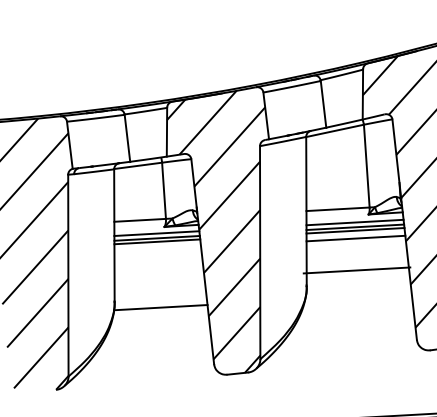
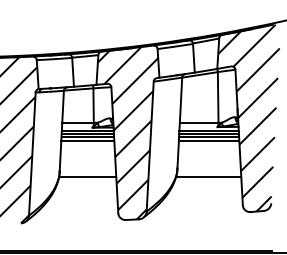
line: (157, 249) -> (87, 141), added
line: (356, 269) -> (208, 176), moved

